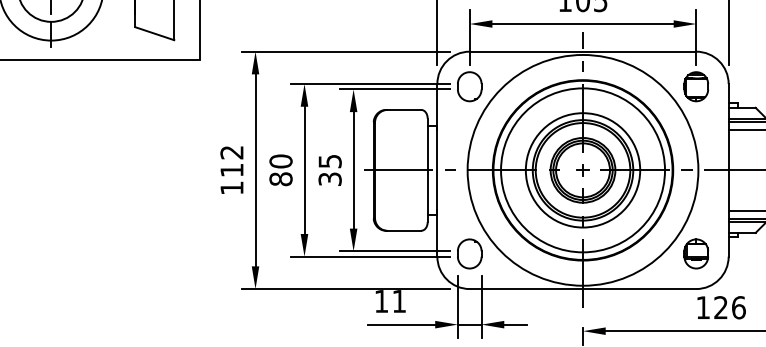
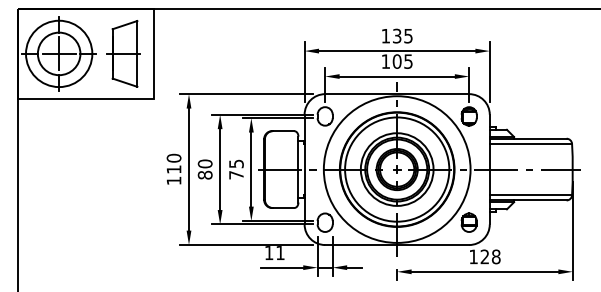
text: (231, 151) -> (173, 157), 112 -> 110
text: (330, 179) -> (236, 175), 35 -> 75
text: (737, 307) -> (495, 256), 126 -> 128

